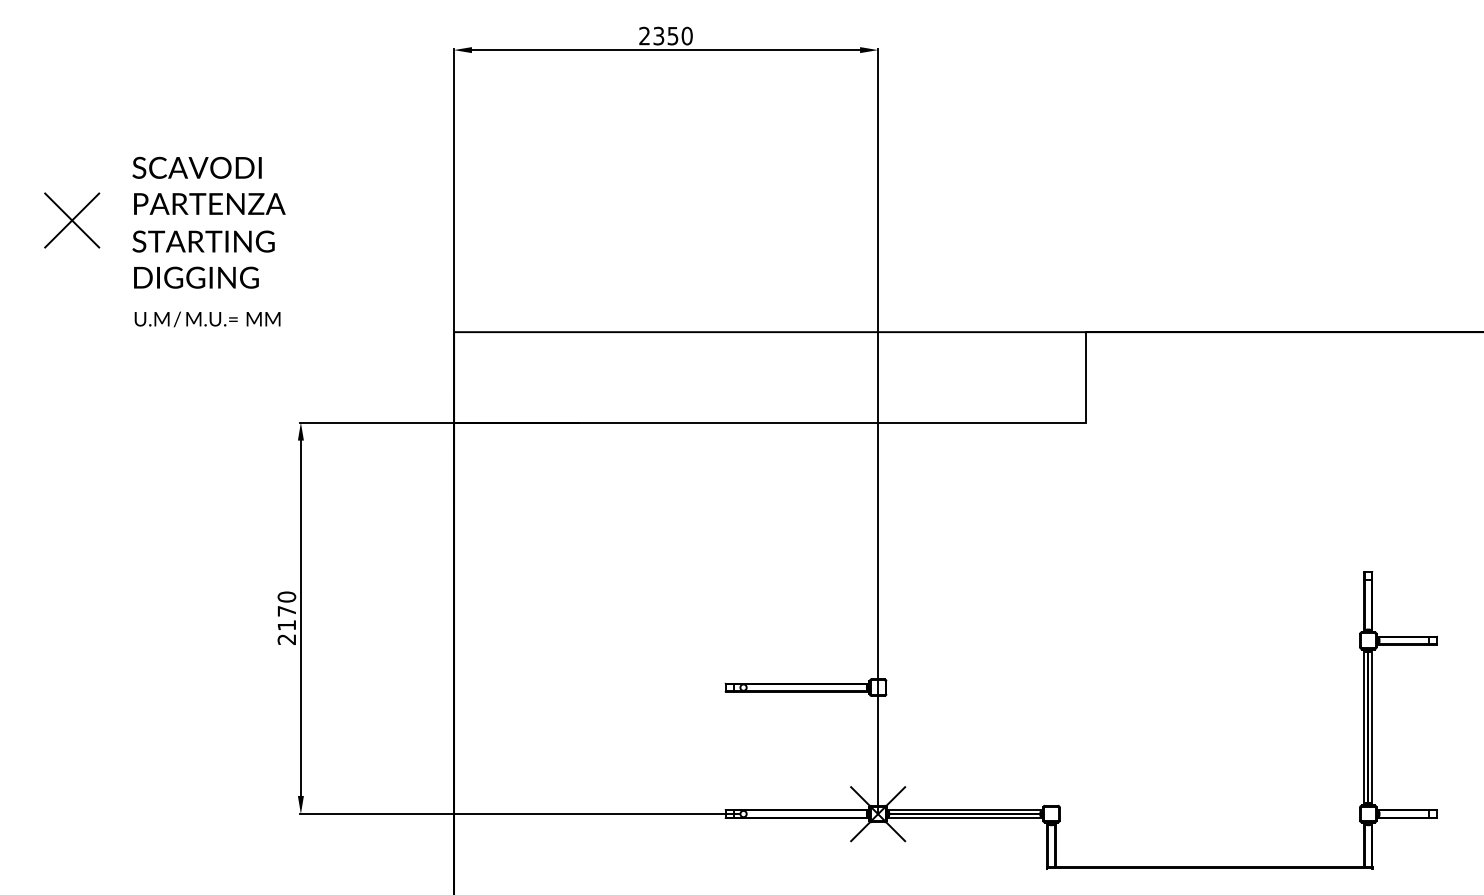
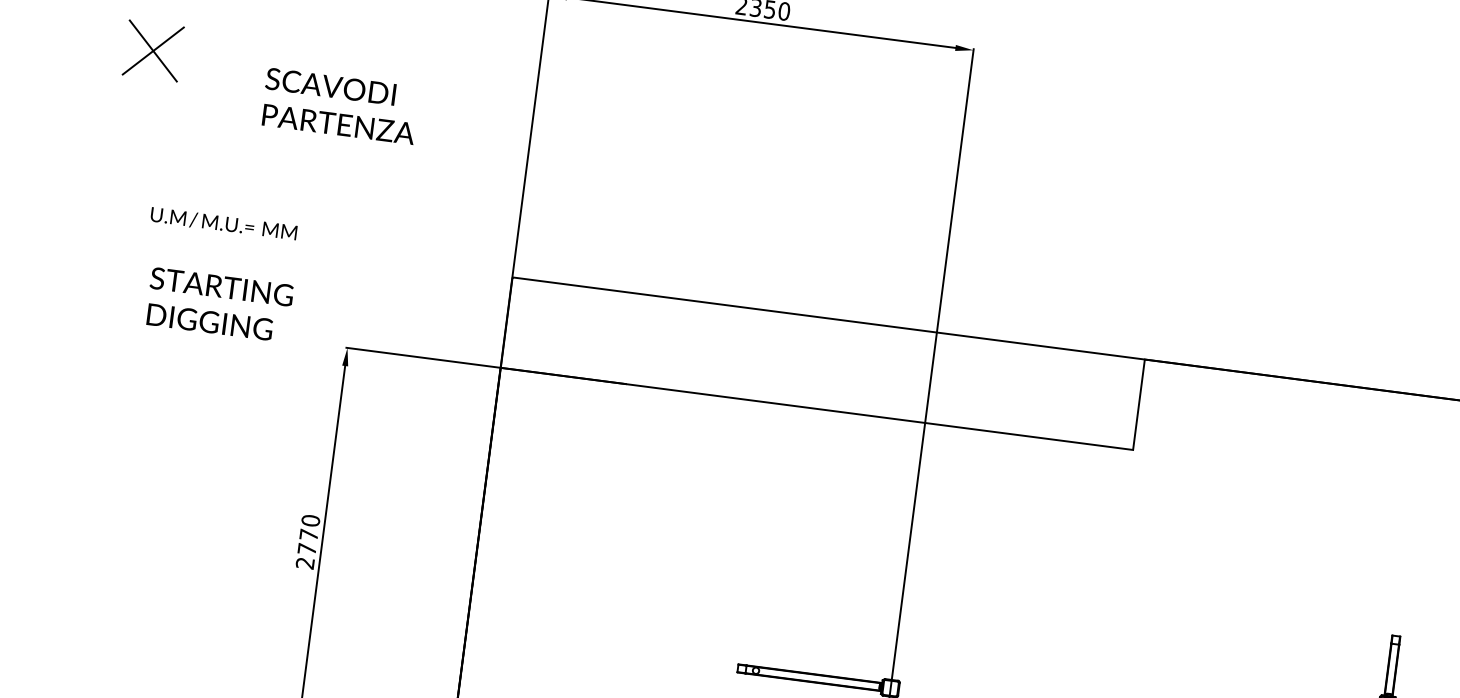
text: (208, 185) -> (339, 105), moved
part: (72, 220) -> (153, 51), moved
text: (203, 259) -> (219, 304), moved
text: (207, 319) -> (223, 223), moved
text: (286, 625) -> (306, 549), 2170 -> 2770

